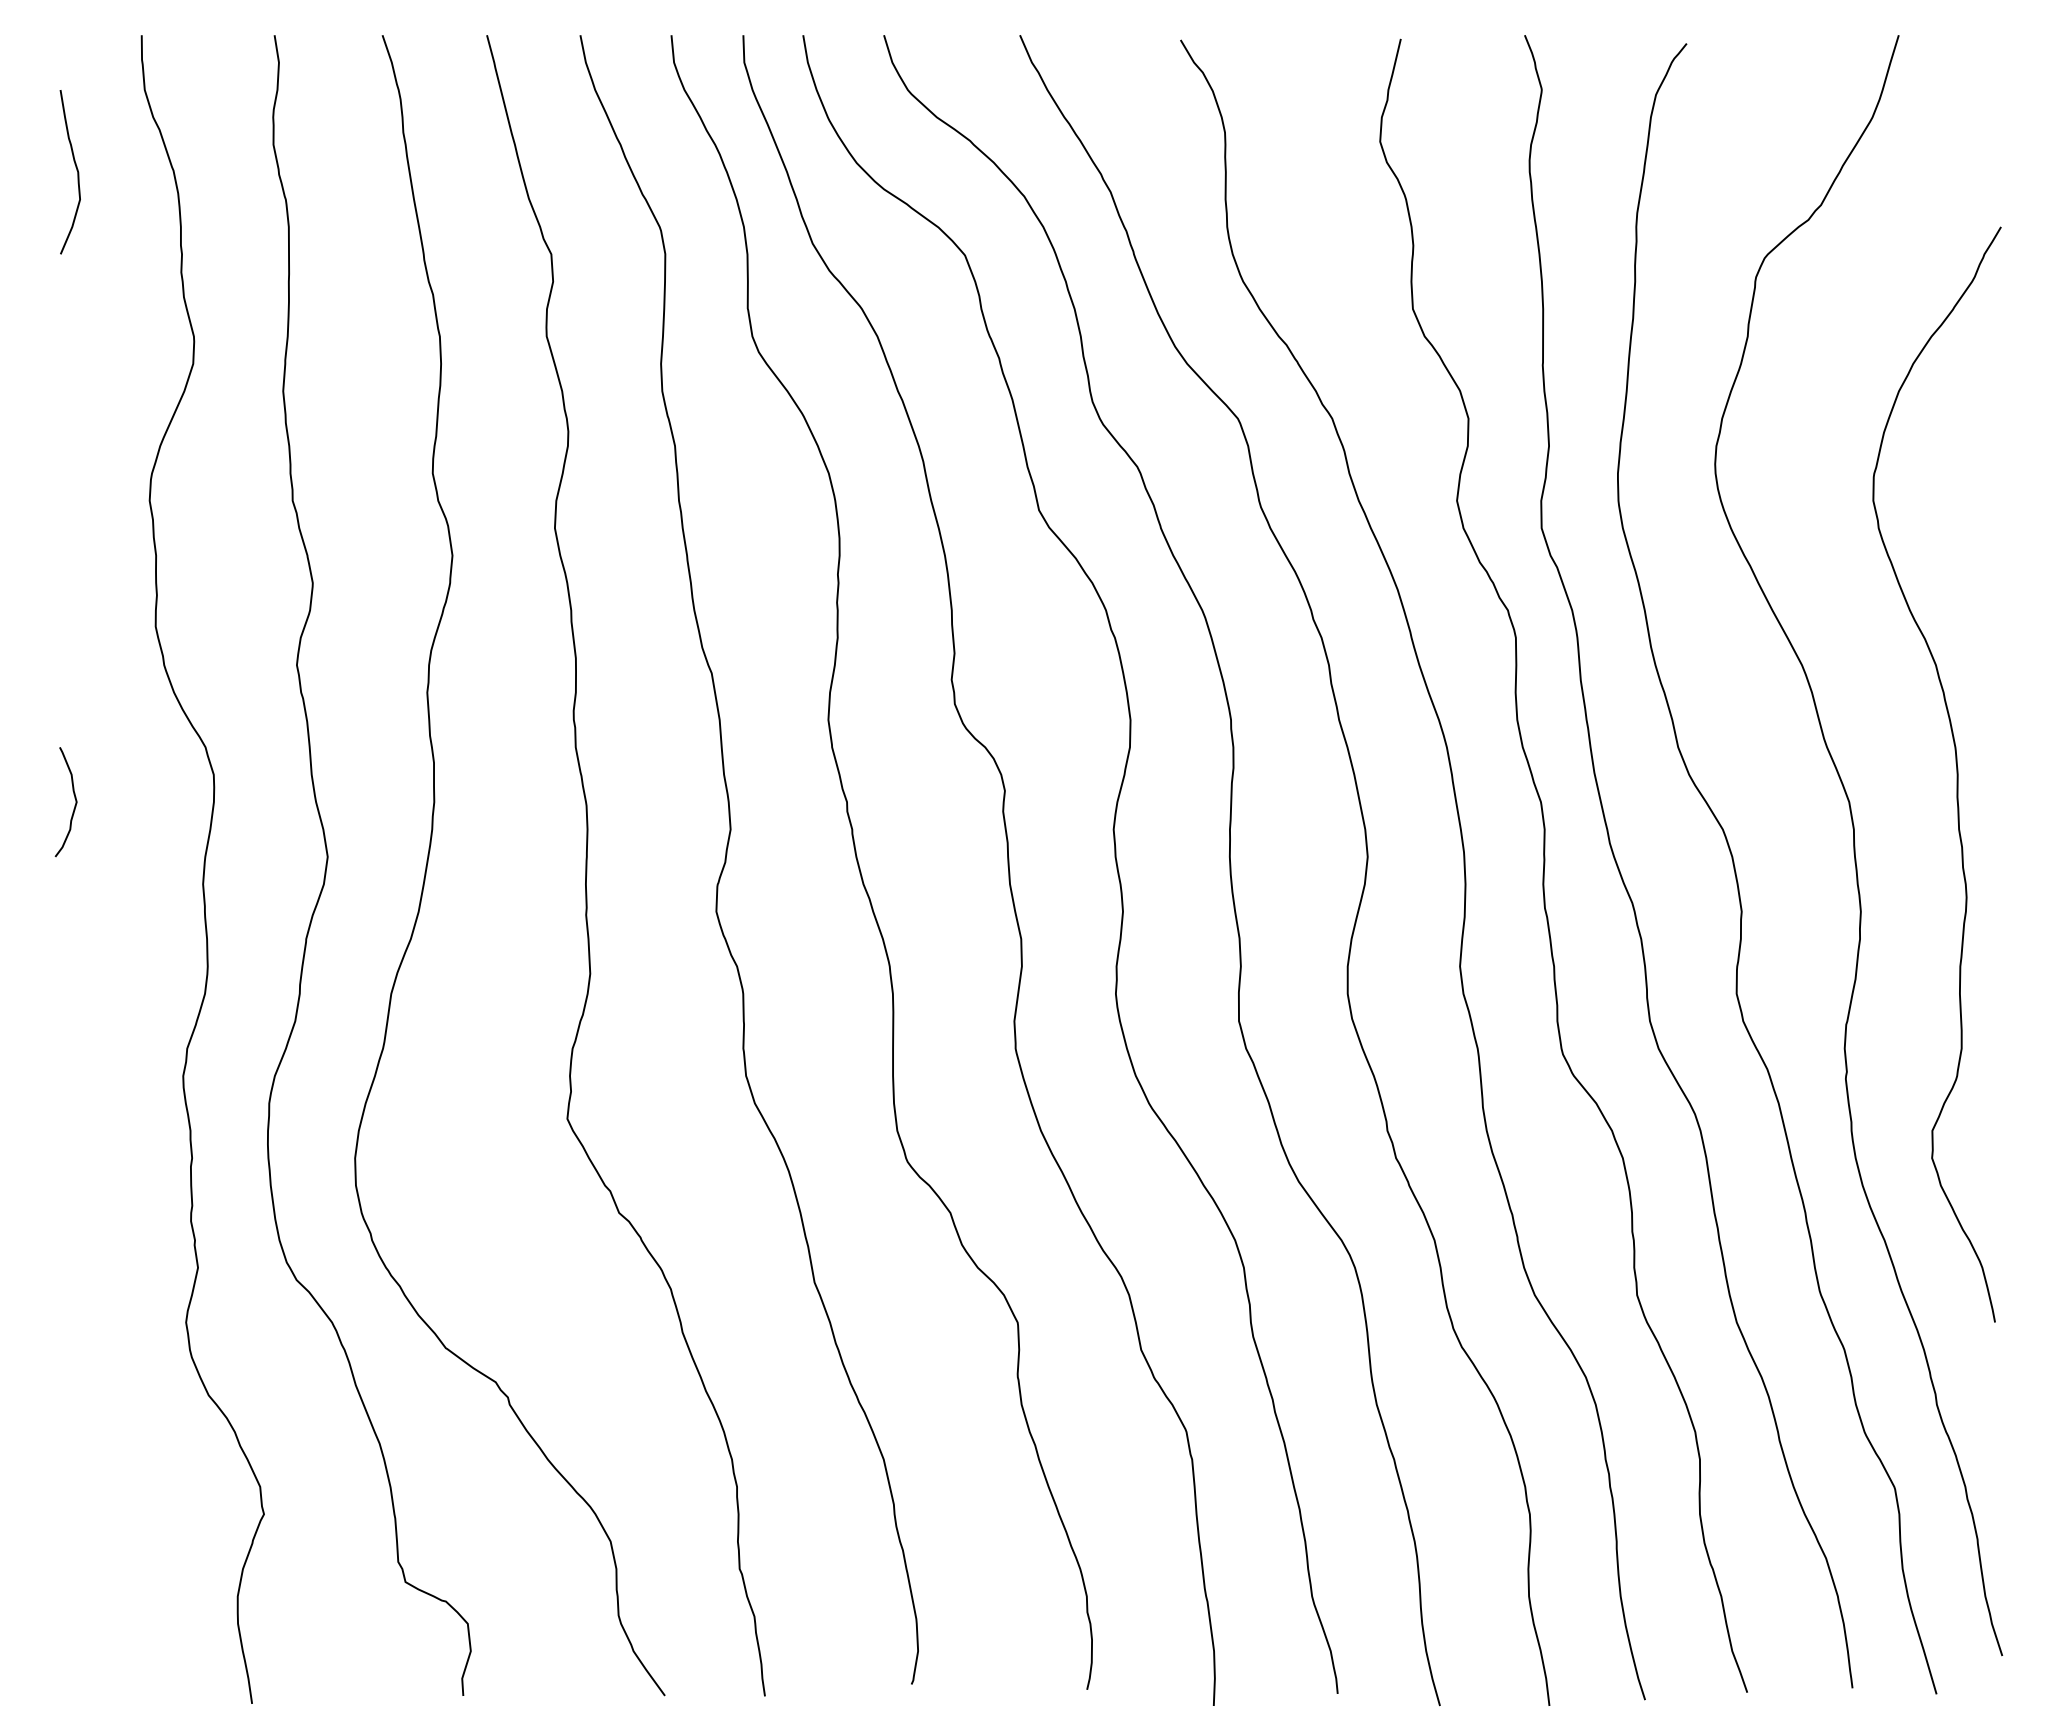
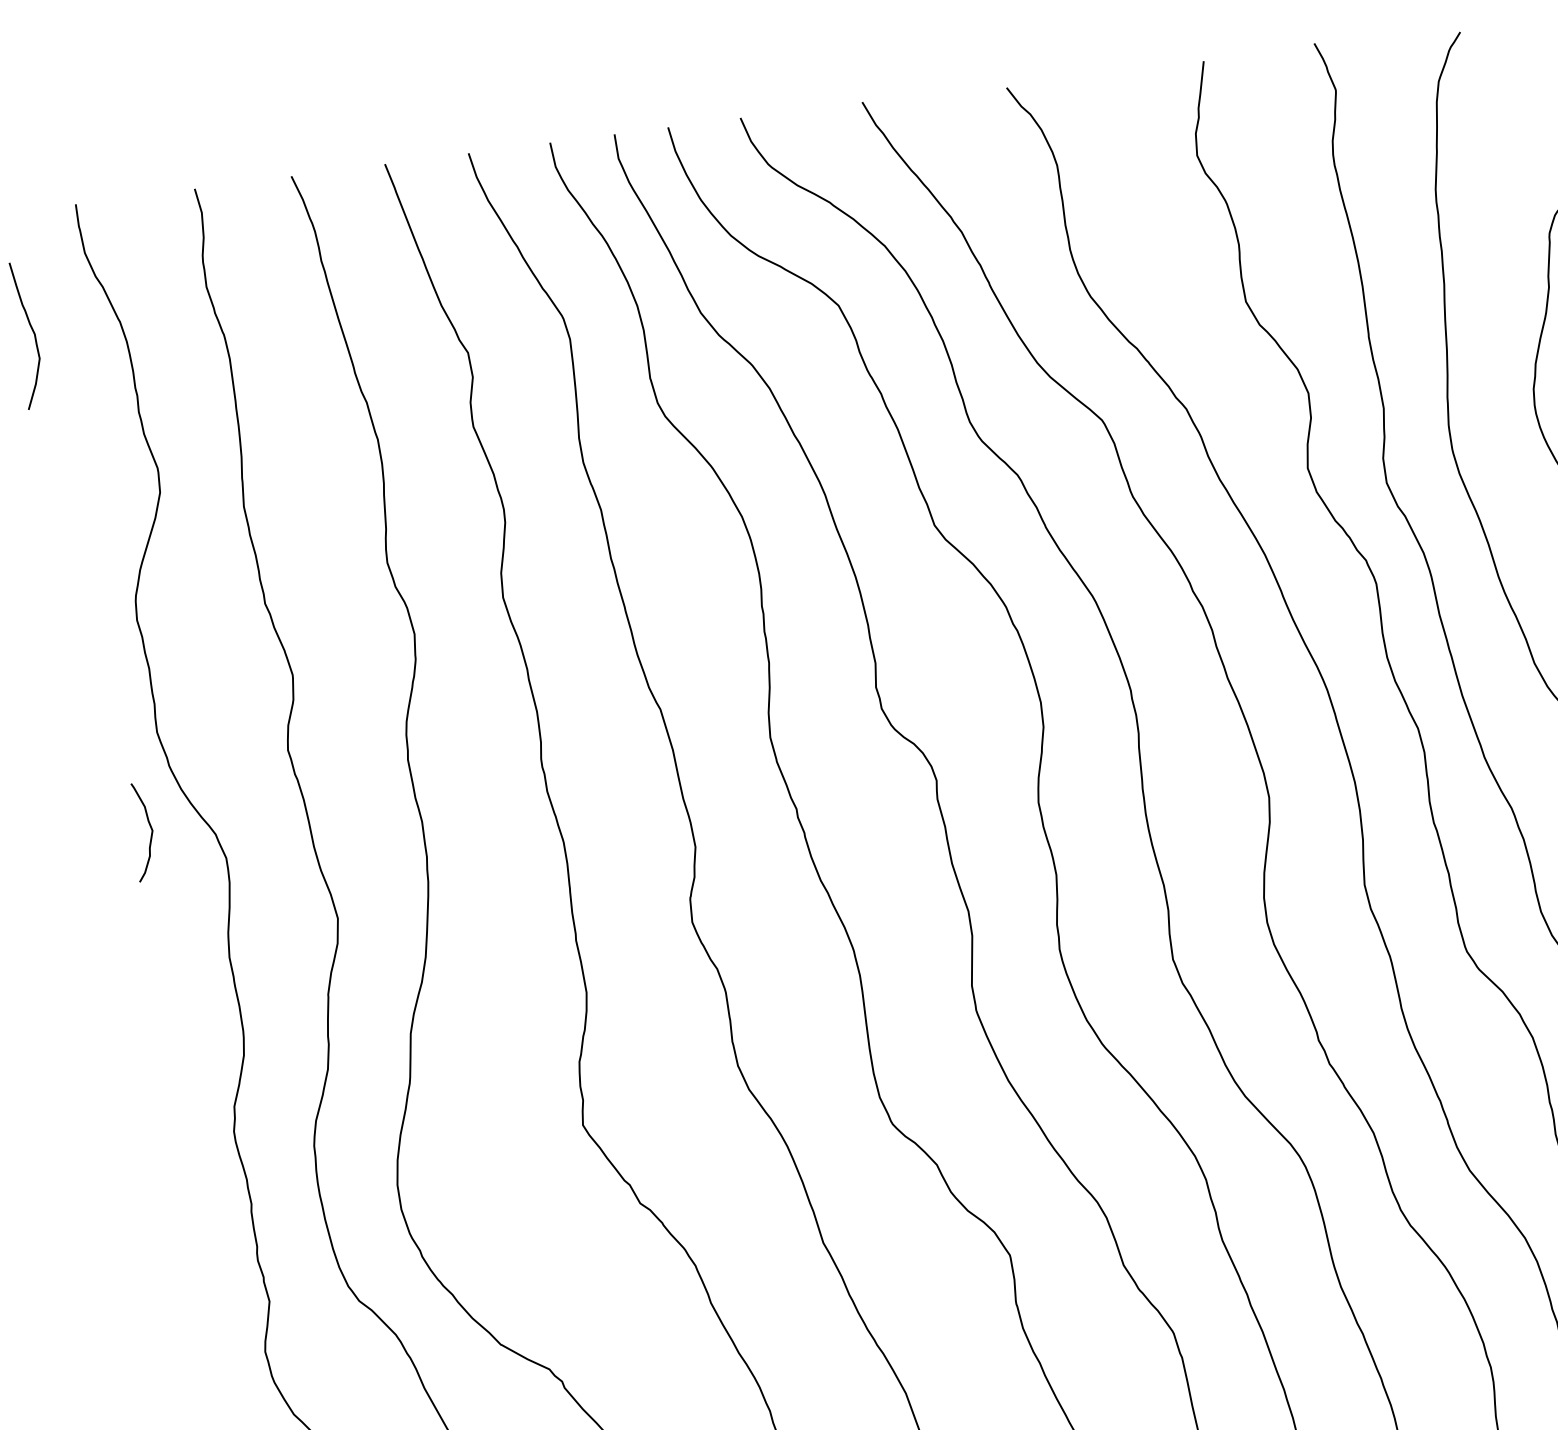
curve: (74, 805) -> (150, 834), moved

